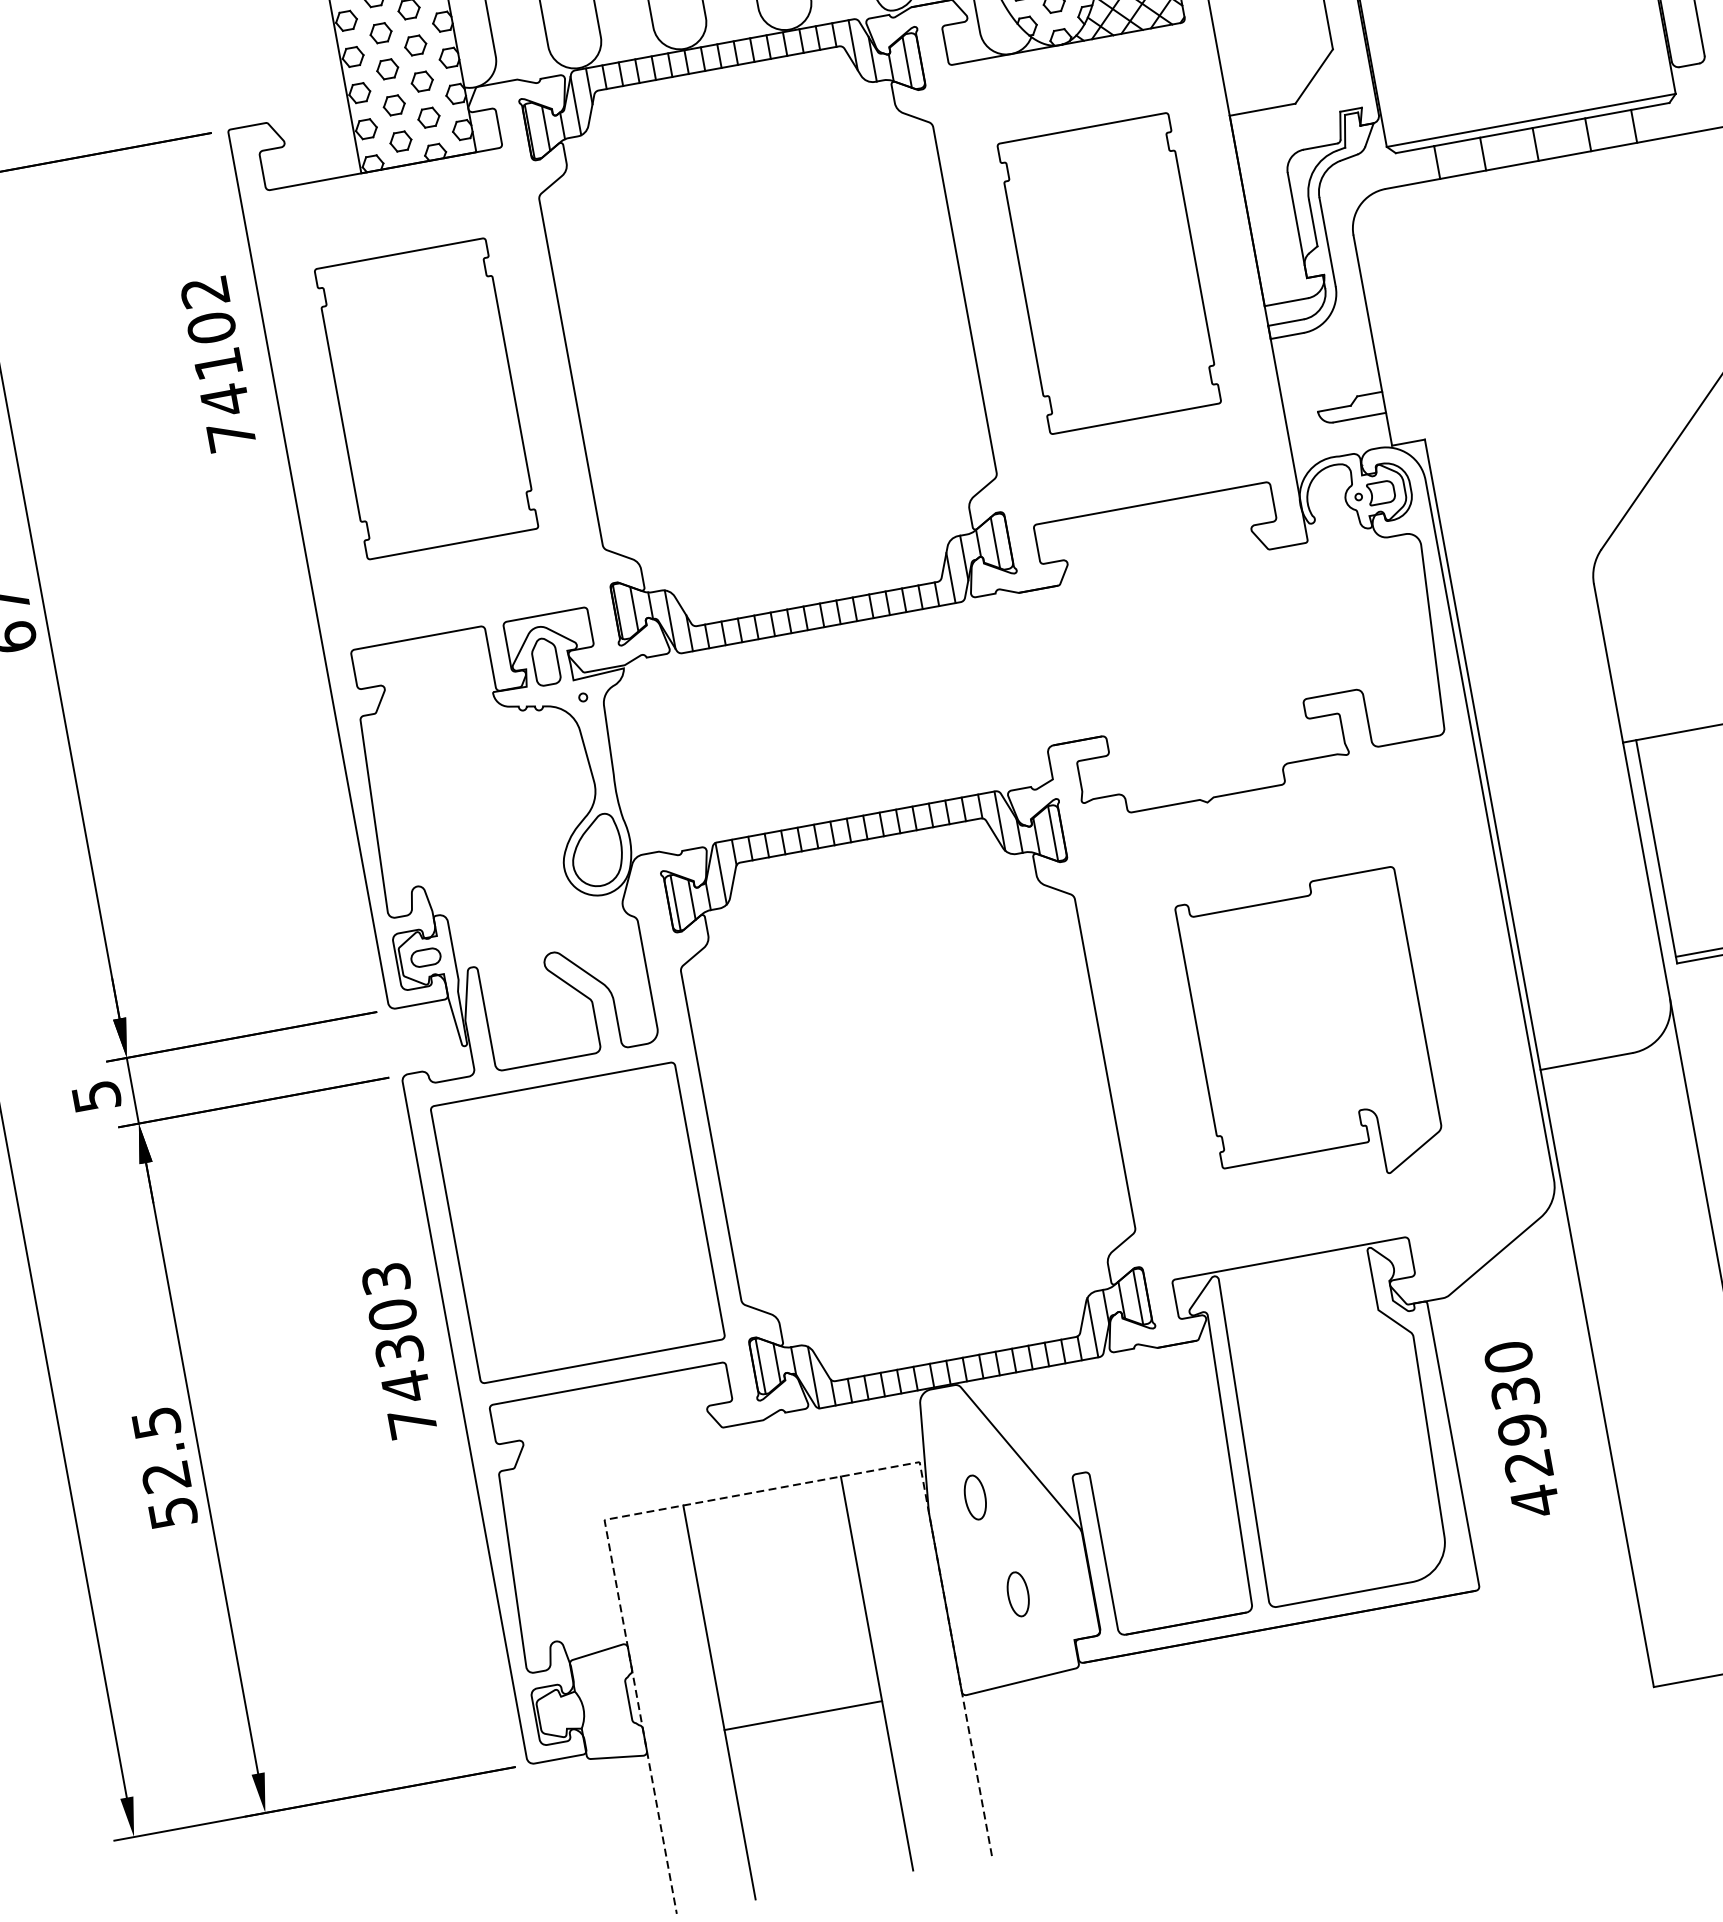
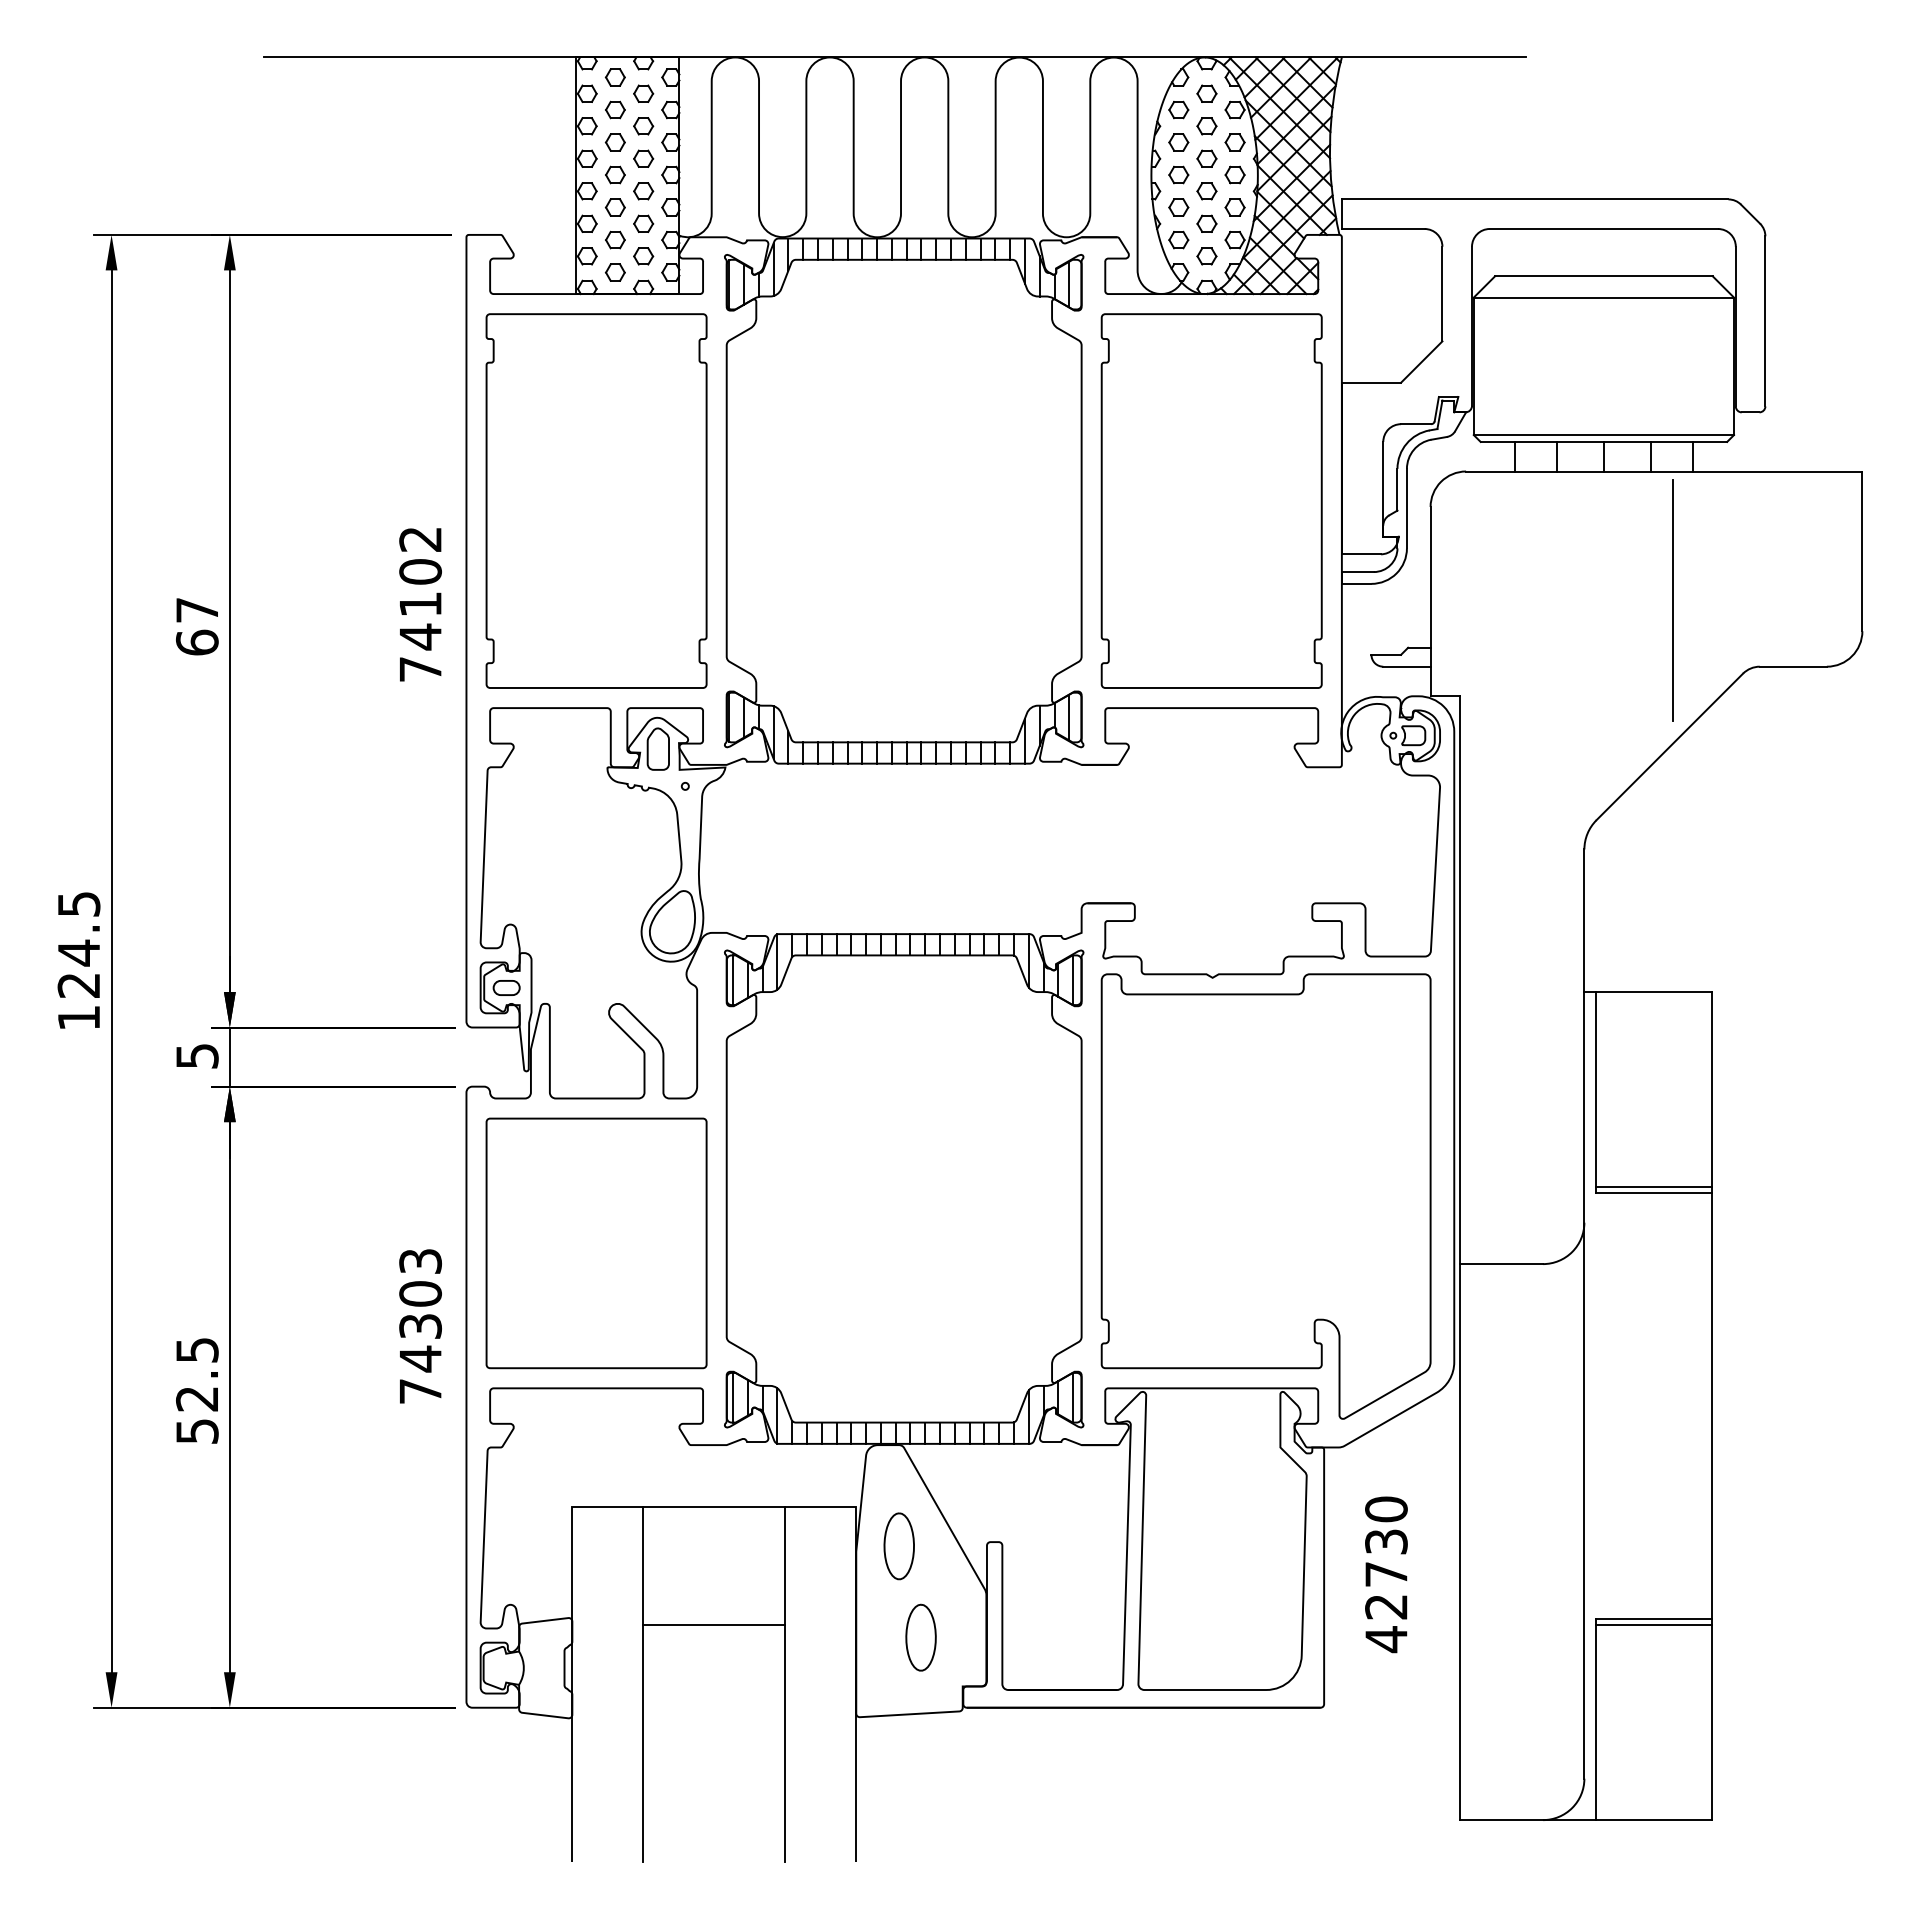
part: (1109, 273) -> (1211, 500), size x1.43
line: (1641, 288) -> (1673, 599), added
text: (218, 364) -> (420, 604), moved
part: (426, 398) -> (596, 500), size x1.43
part: (1310, 1034) -> (1265, 1196), size x1.67
text: (1522, 1429) -> (1386, 1574), 42930 -> 42730
line: (762, 1490) -> (714, 1506), dashed -> solid
part: (974, 1497) -> (898, 1546), size x1.67
part: (1017, 1594) -> (920, 1637), size x1.67
line: (803, 1715) -> (714, 1624), moved

